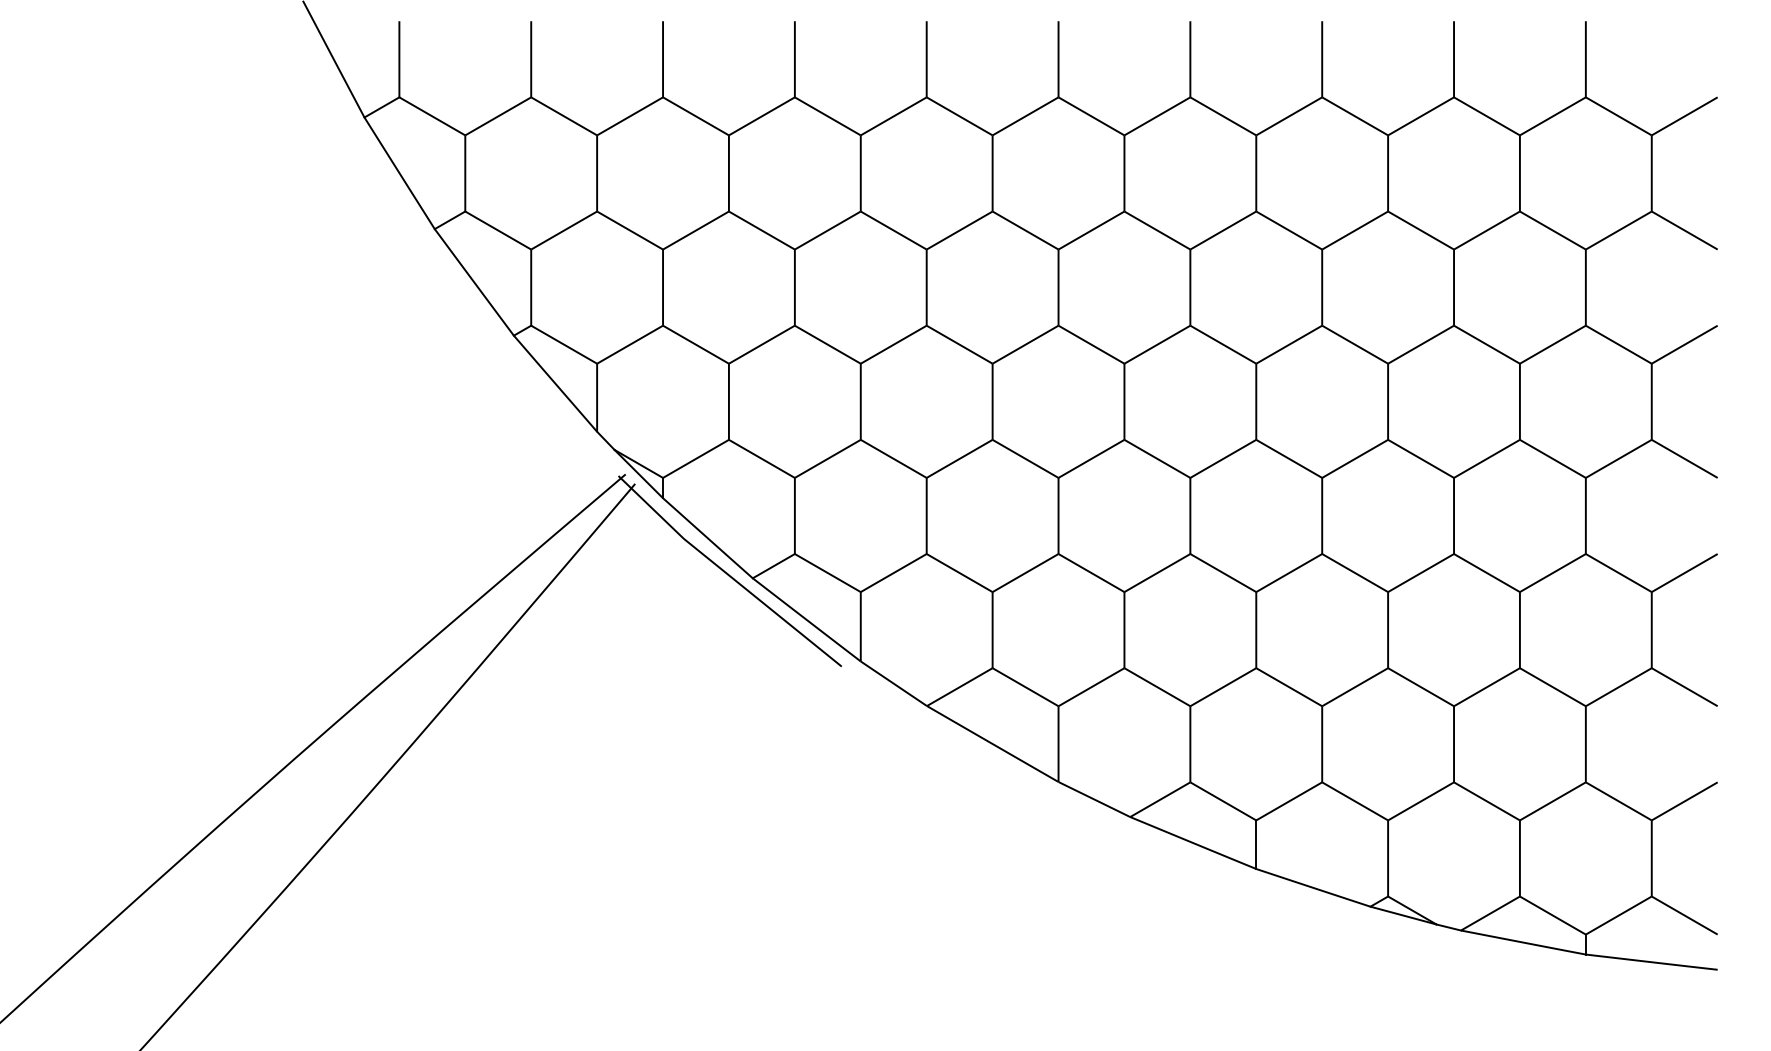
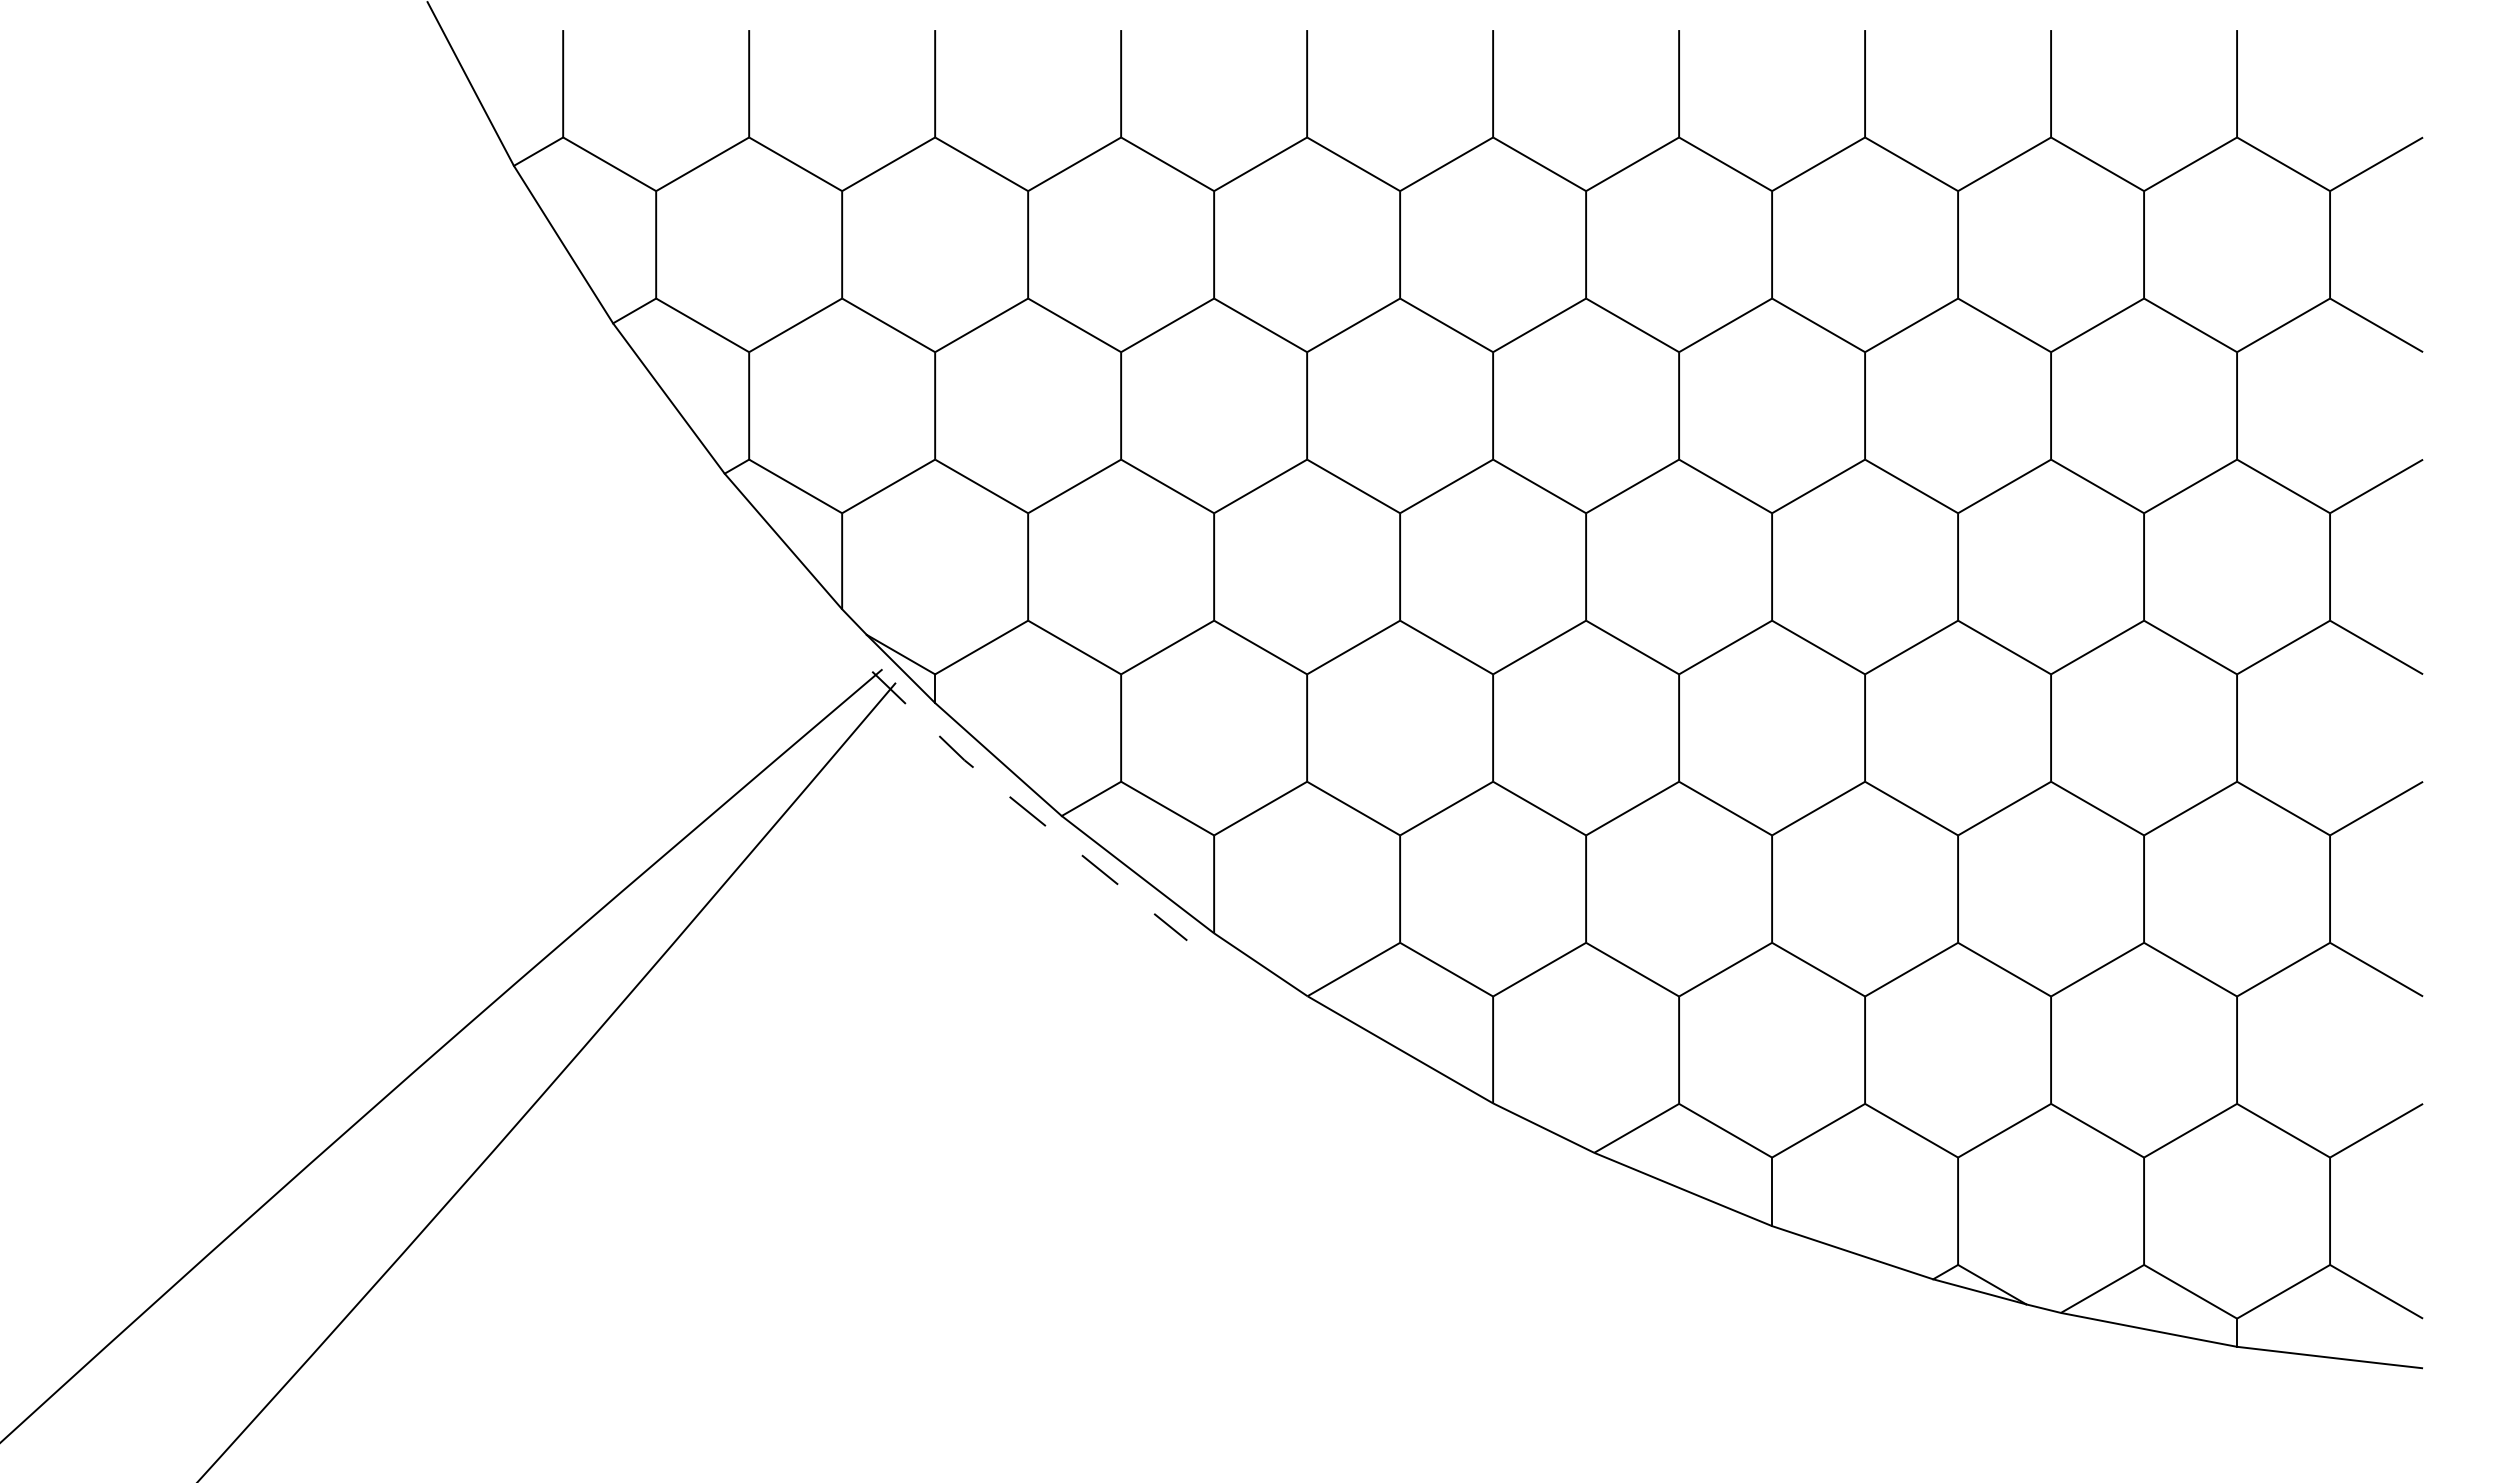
line: (727, 573) -> (1025, 809), solid -> dashed

